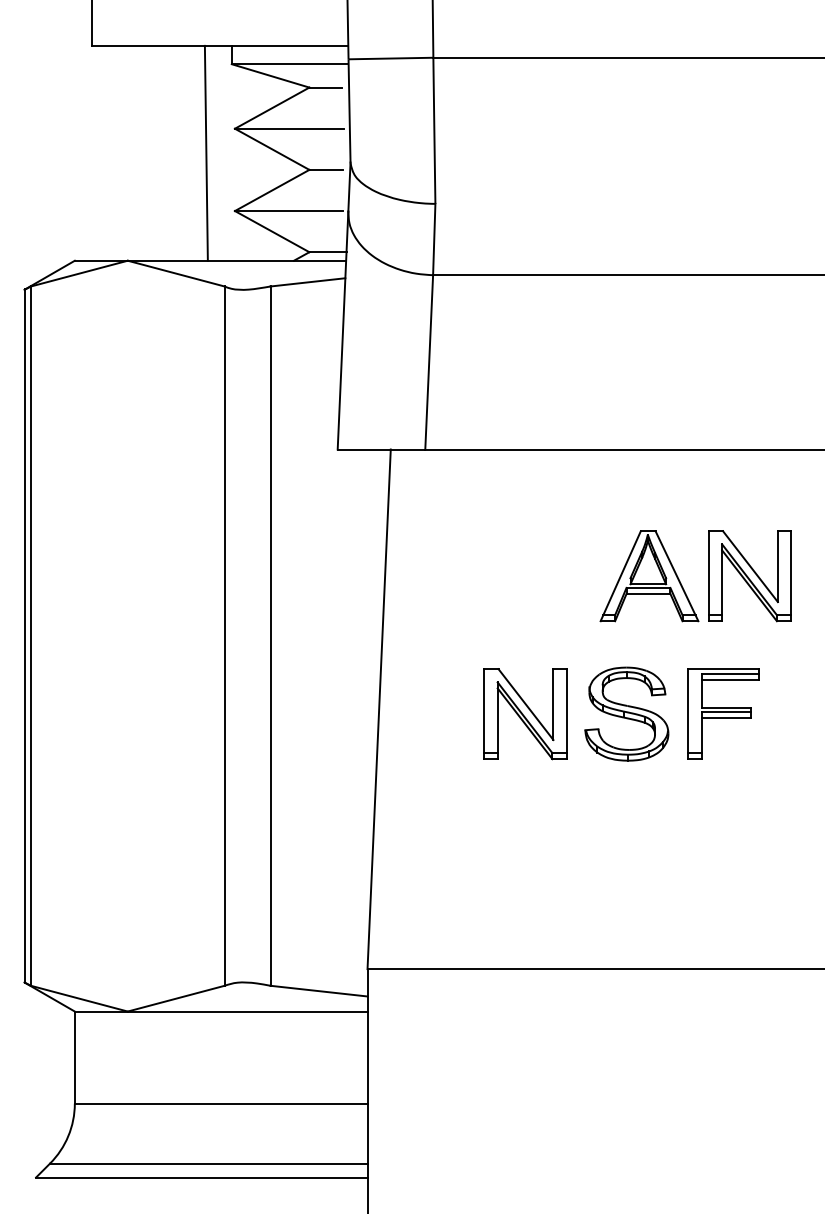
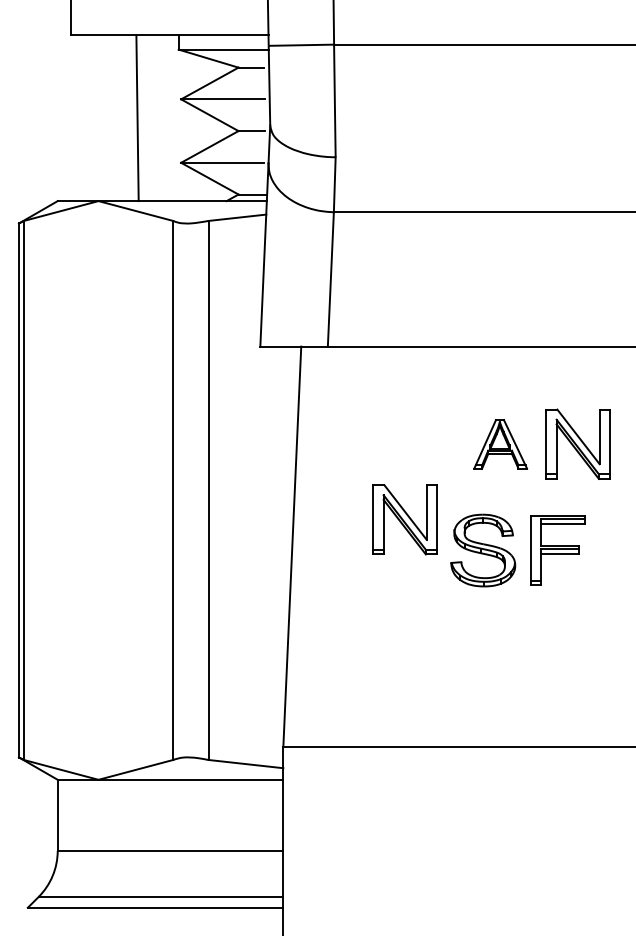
line: (205, 152) -> (136, 117), moved
part: (649, 576) -> (500, 444), size x0.7
part: (525, 714) -> (405, 520), moved

